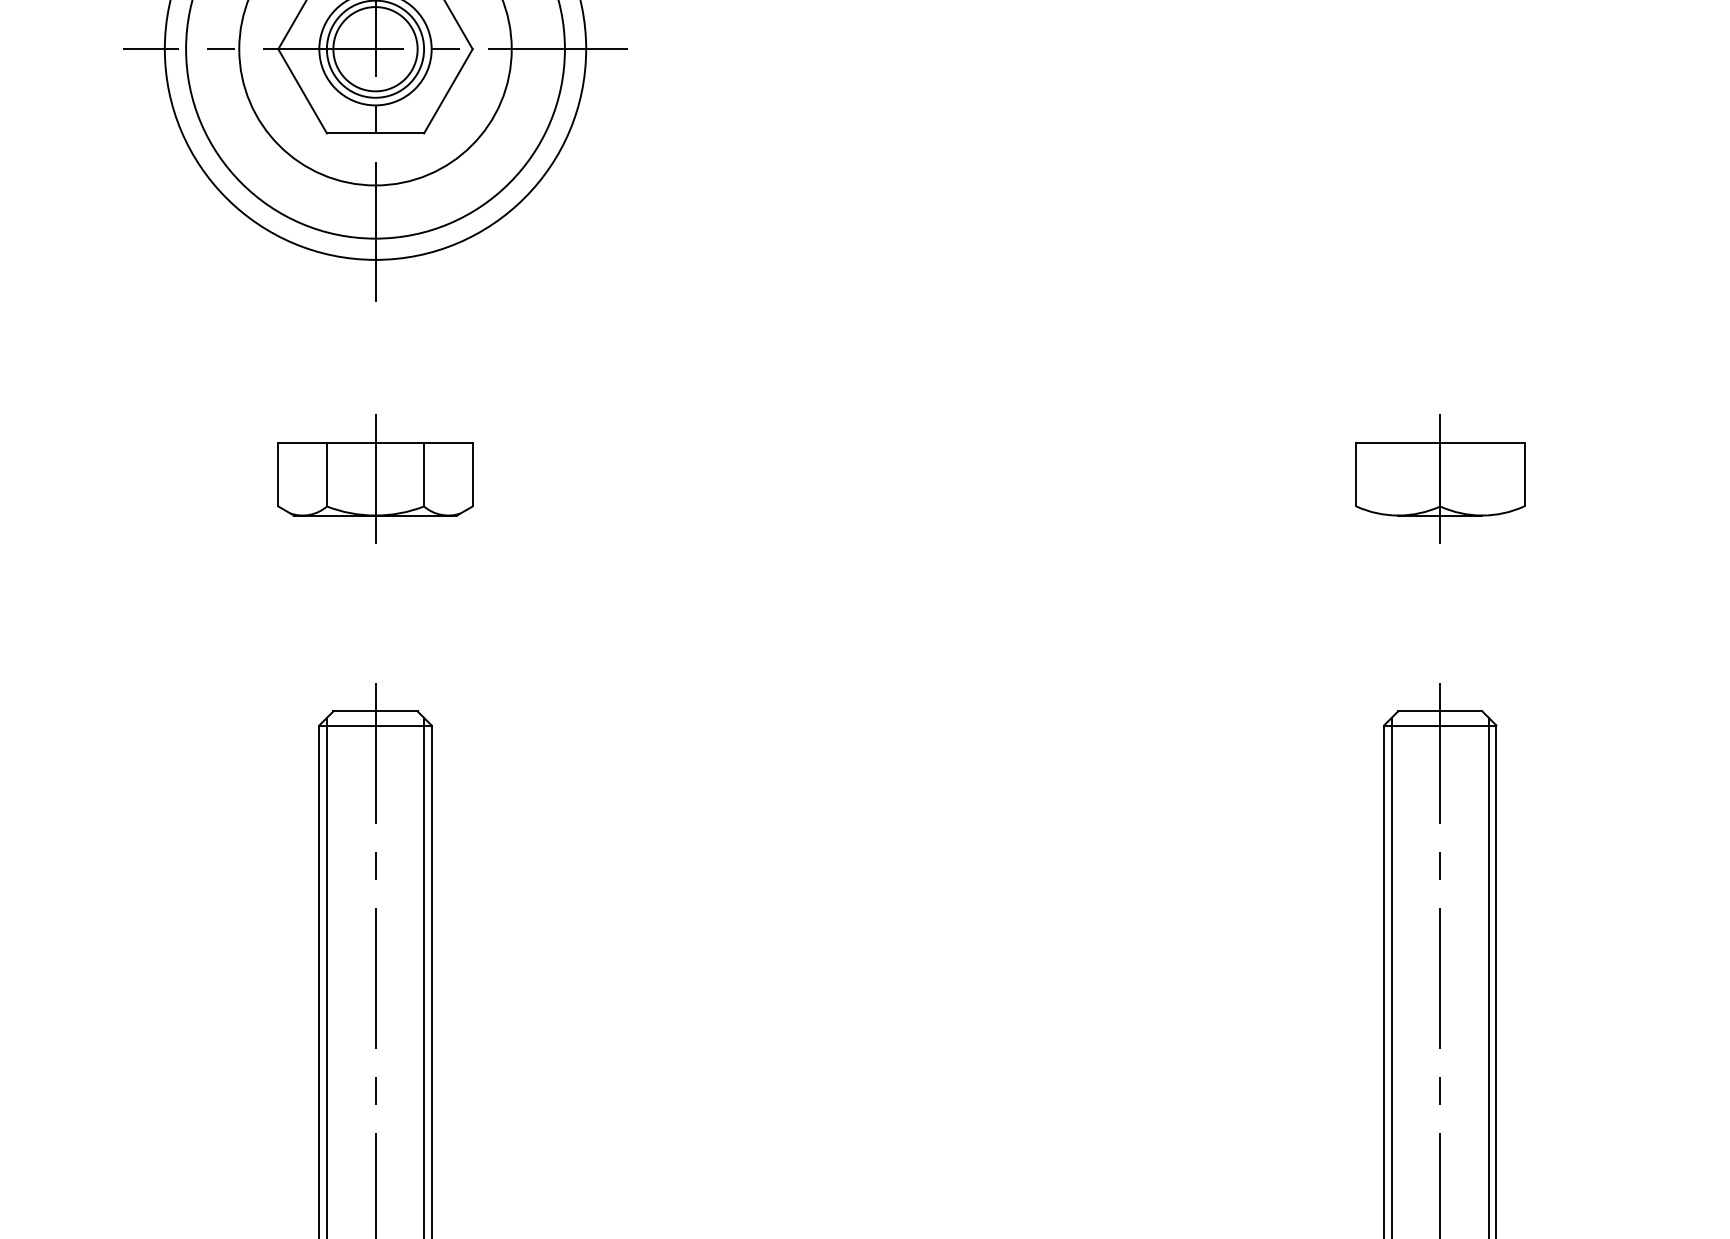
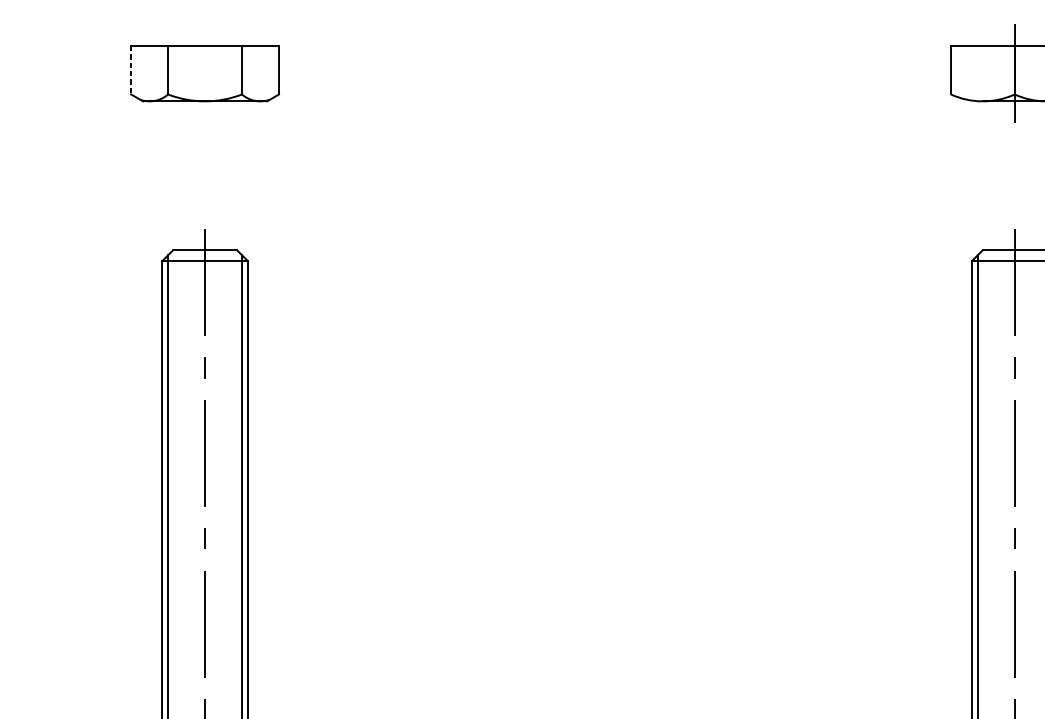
line: (278, 474) -> (131, 70), solid -> dashed
line: (375, 478) -> (205, 73), removed

